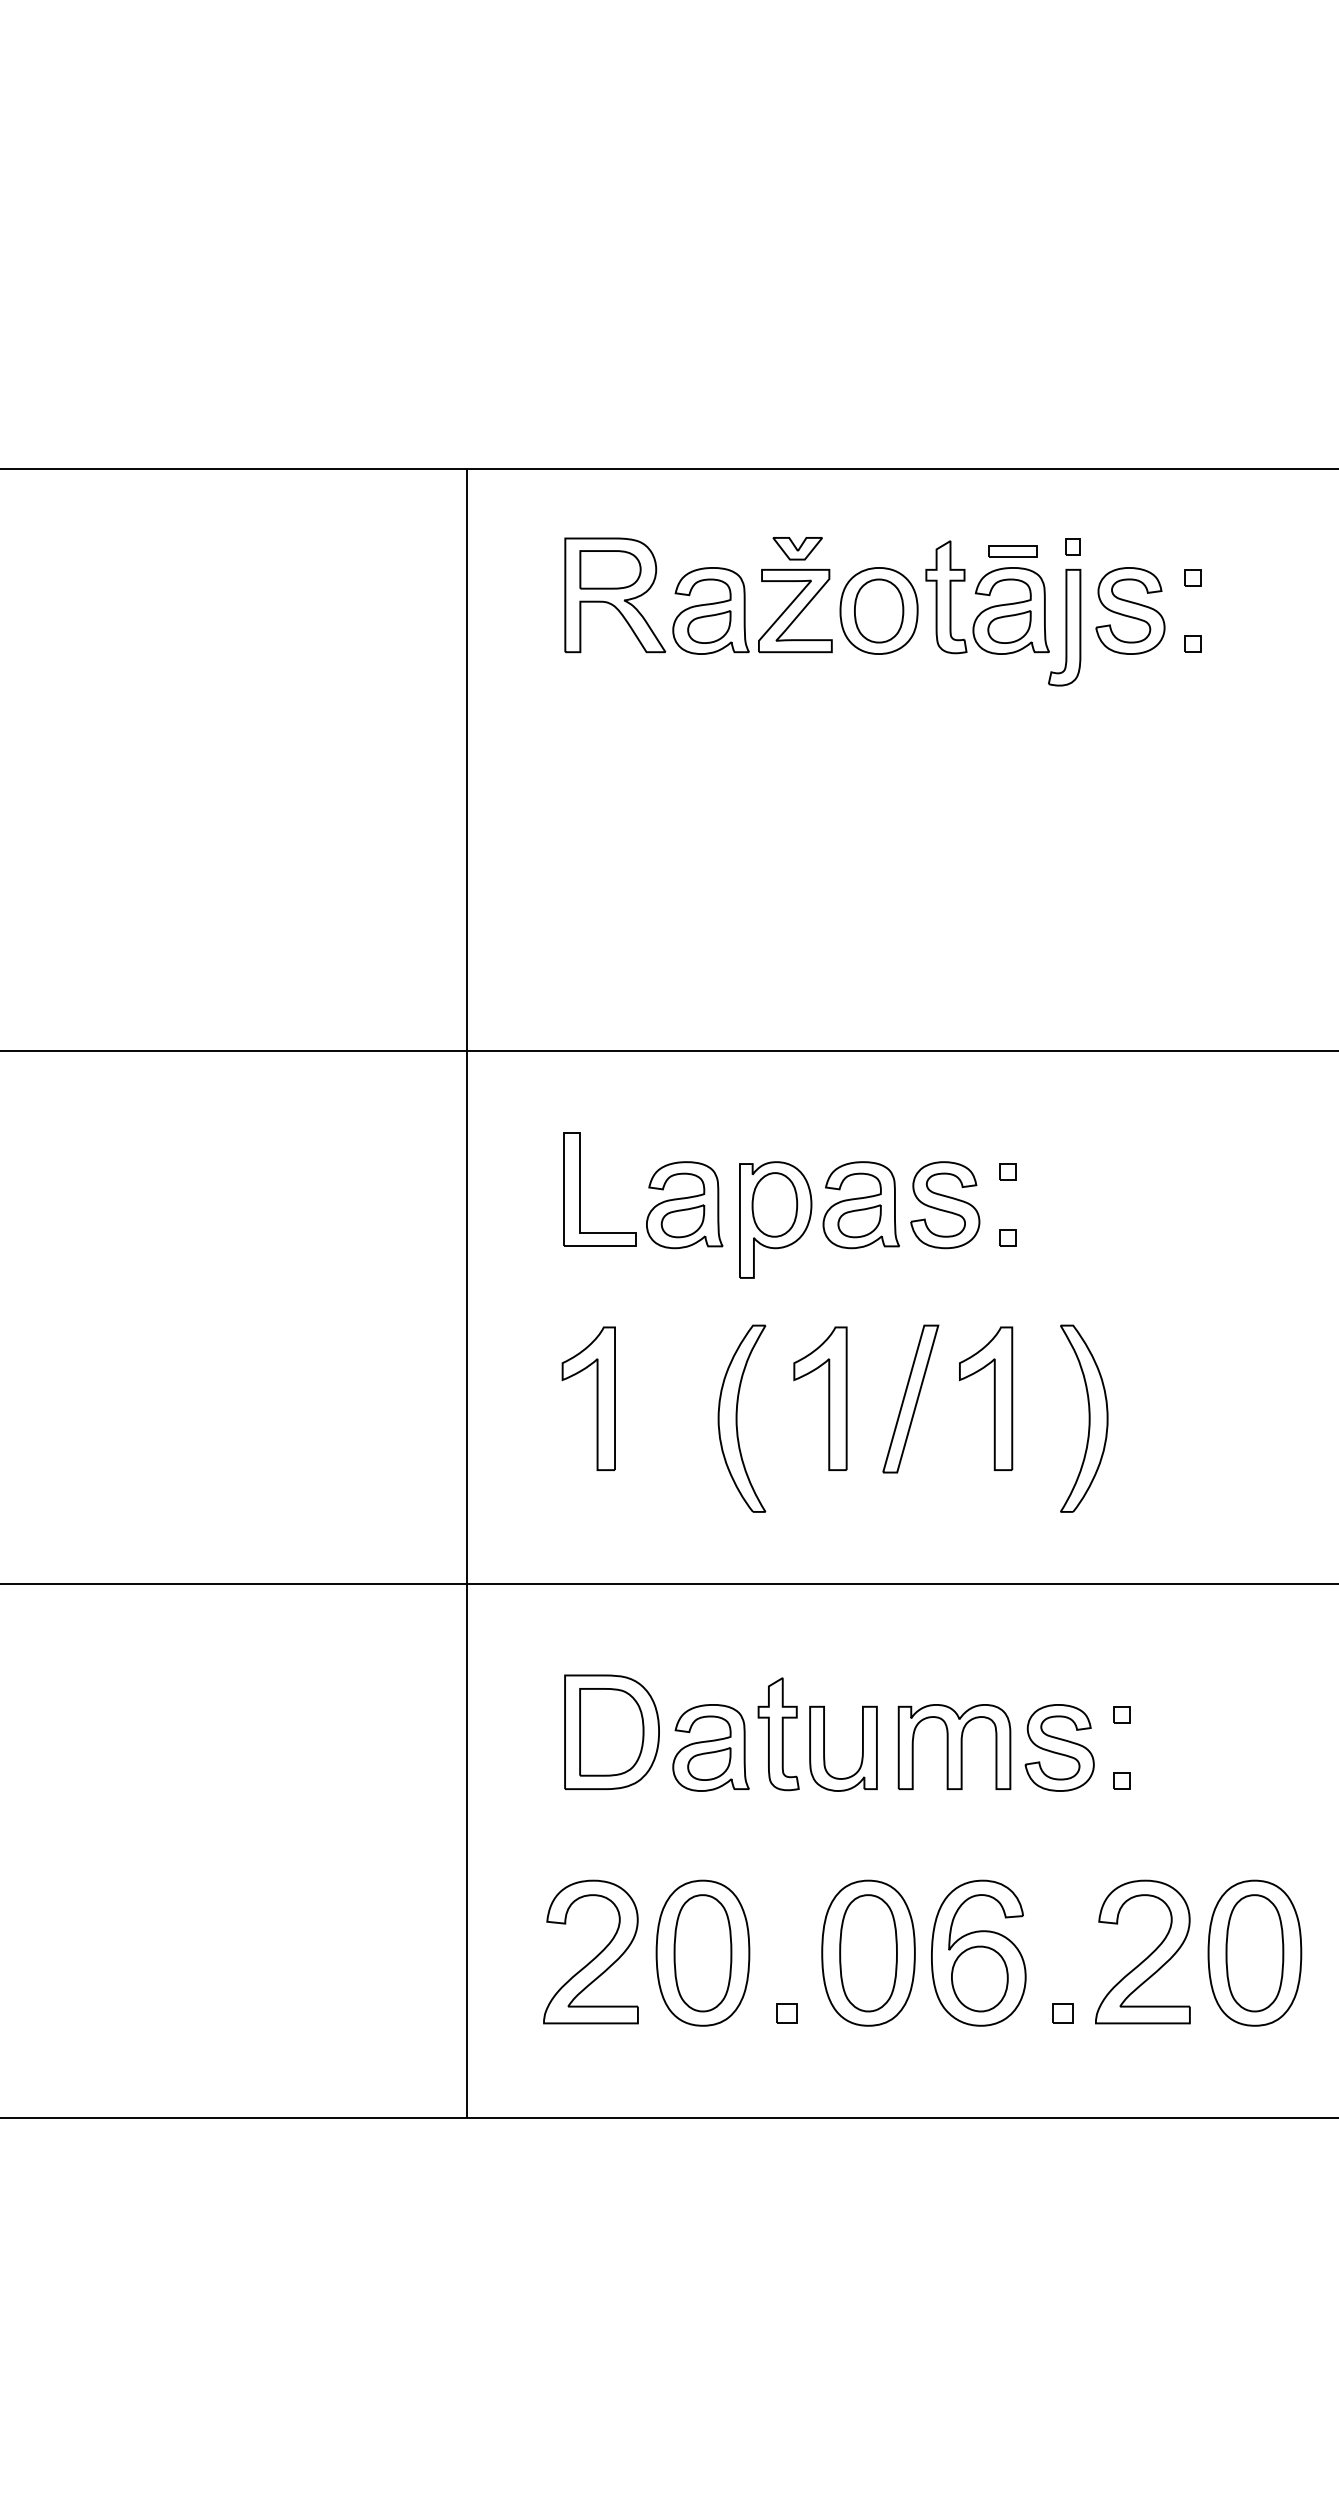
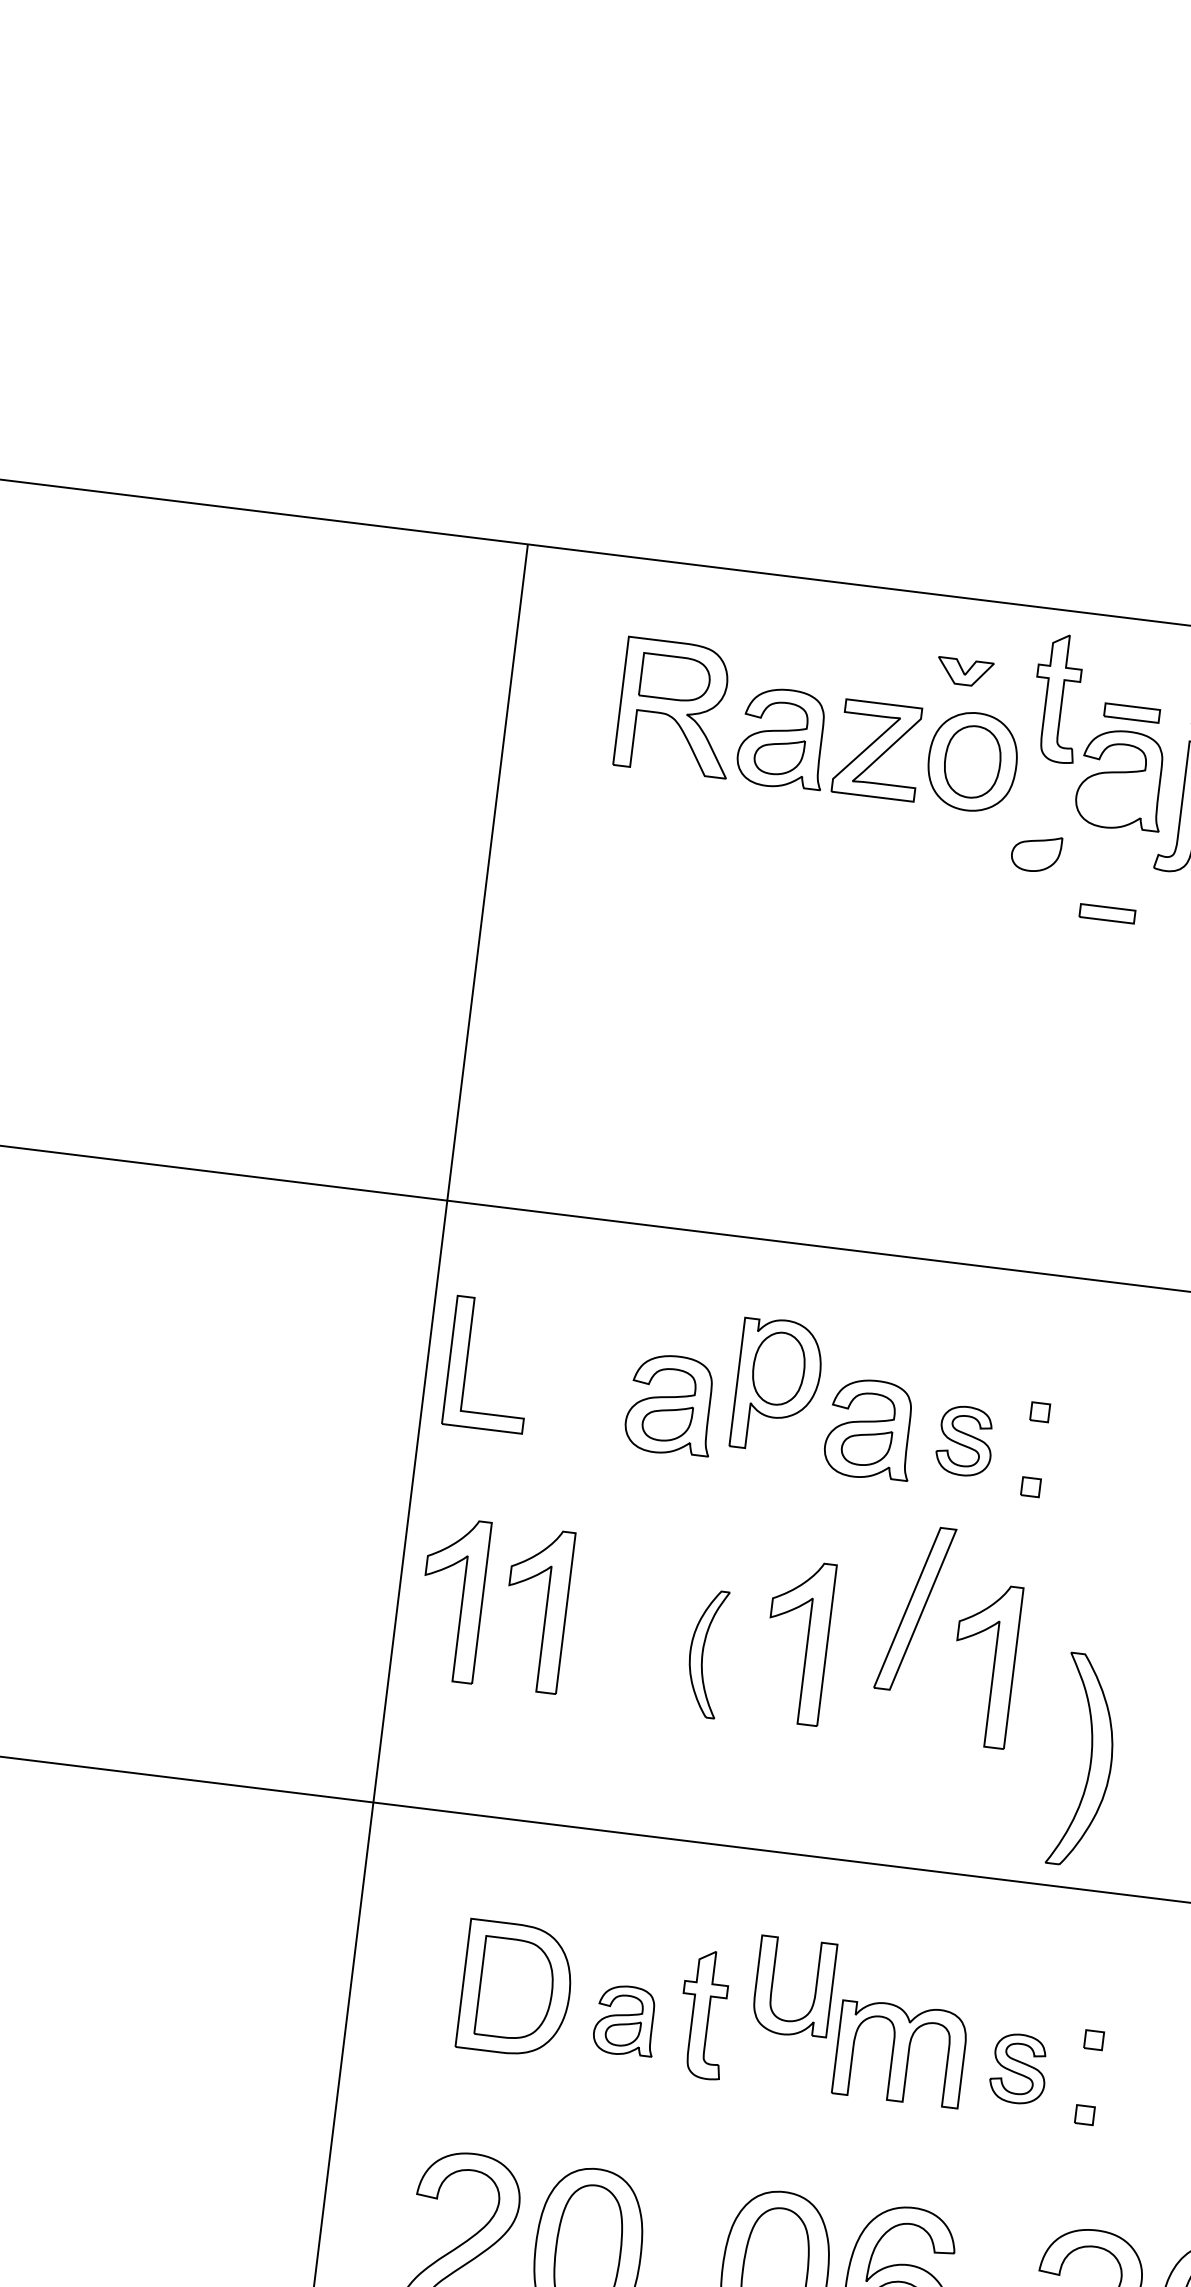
part: (797, 548) -> (964, 672), moved
part: (946, 597) -> (1057, 698), moved
part: (1009, 626) -> (1036, 852), moved
part: (1012, 729) -> (1106, 913), added
part: (580, 1189) -> (467, 1362), moved
part: (945, 1205) -> (965, 1441), size x0.7
part: (775, 1219) -> (777, 1385), moved
part: (522, 1398) -> (461, 1600), added
part: (910, 1398) -> (915, 1608), moved
part: (741, 1418) -> (705, 1653), size x0.6
part: (1084, 1418) -> (1085, 1760), moved
part: (710, 1747) -> (625, 2020), size x0.7
part: (1059, 1747) -> (1018, 2068), size x0.7
part: (824, 1748) -> (772, 1984), moved

